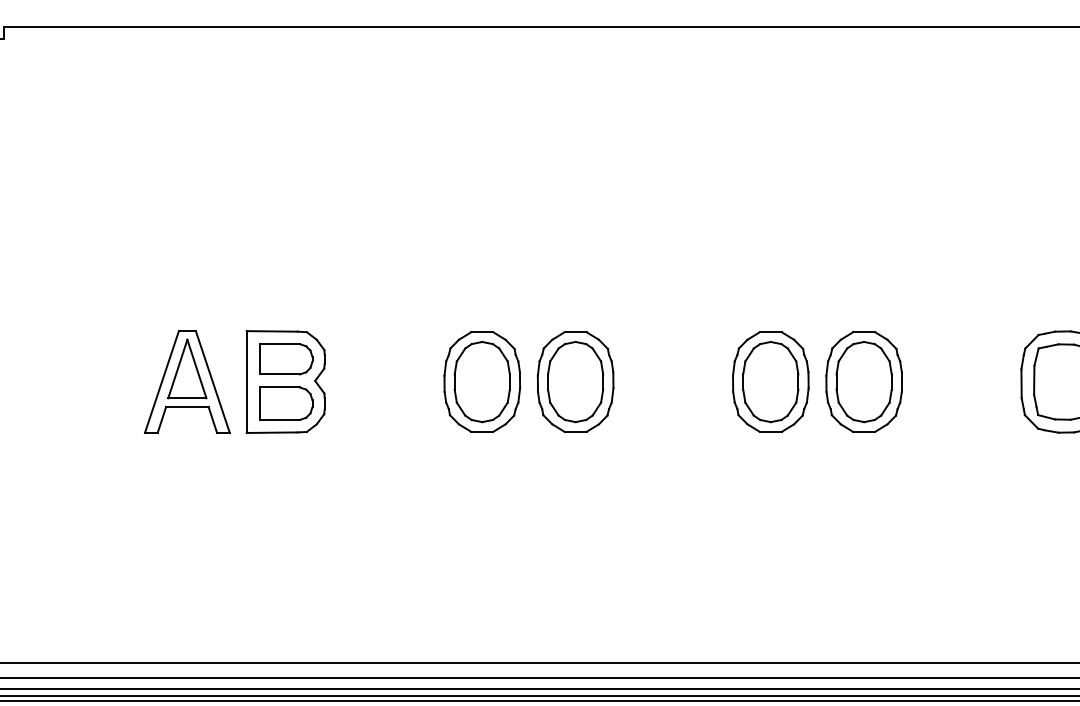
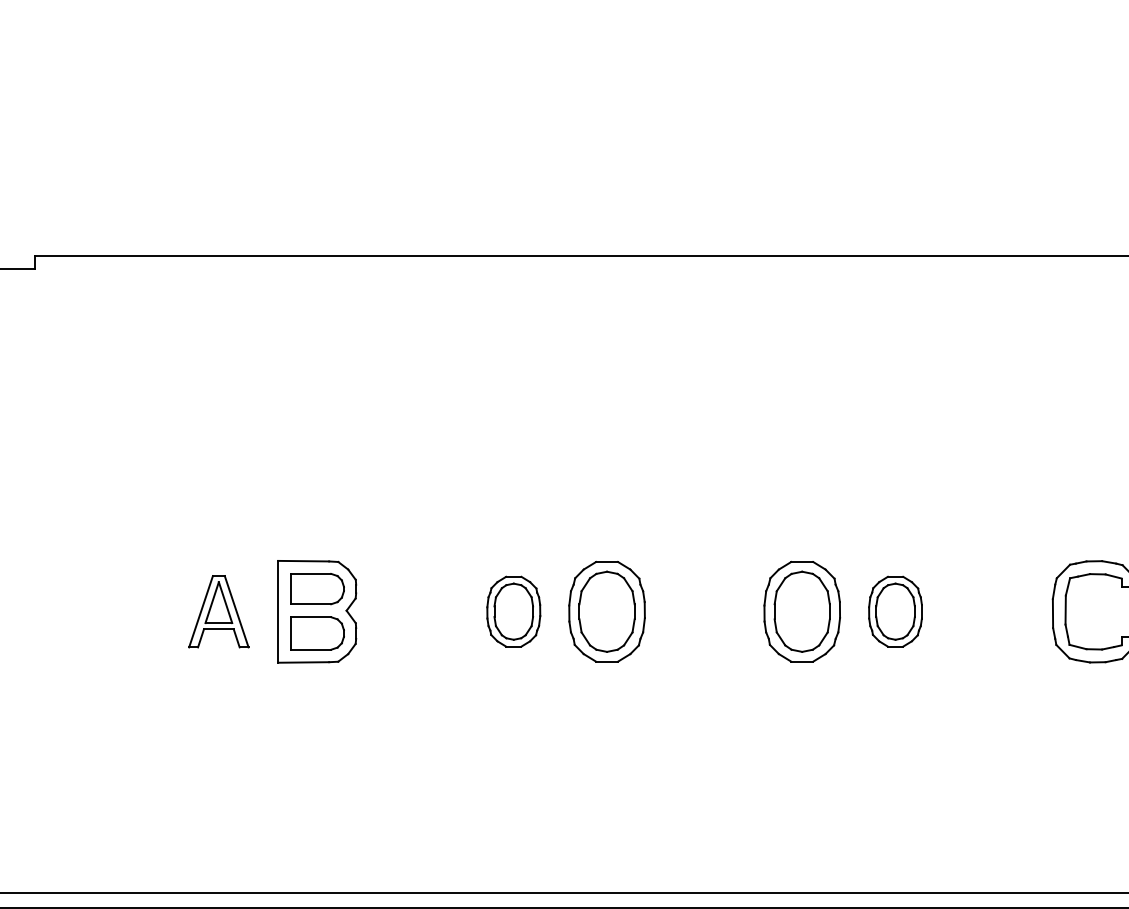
part: (187, 381) -> (218, 611), size x0.7
part: (482, 381) -> (513, 611), size x0.7
part: (864, 381) -> (895, 611), size x0.7

